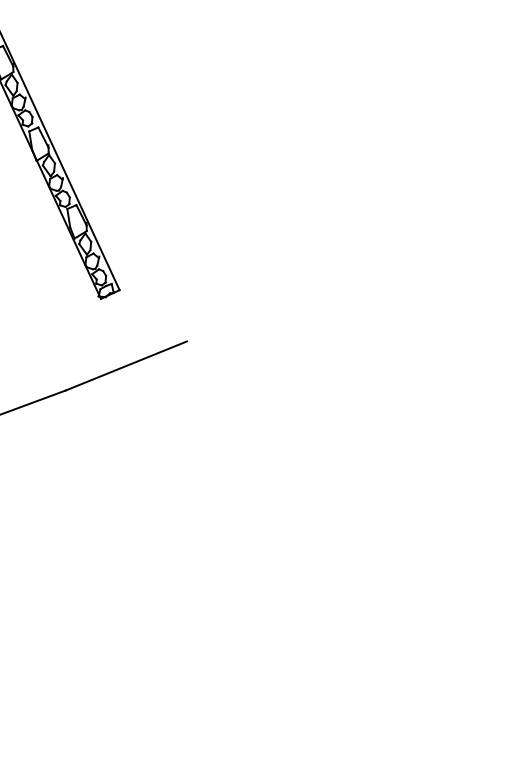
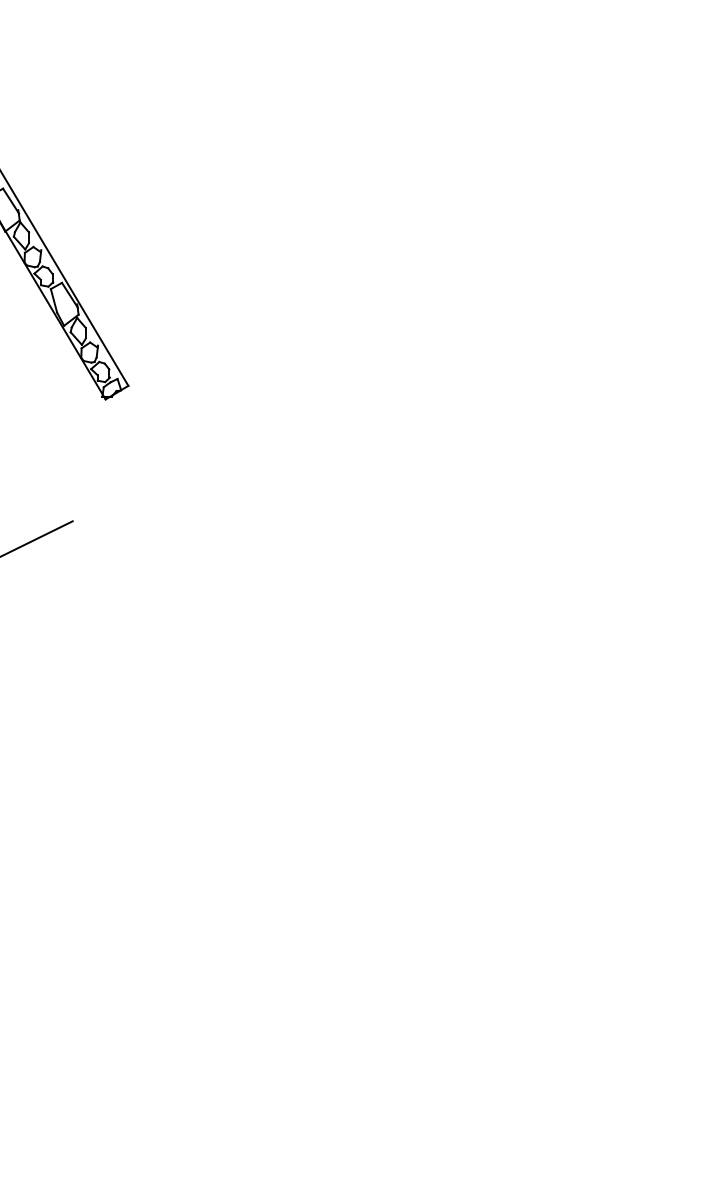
line: (125, 365) -> (146, 481), removed

